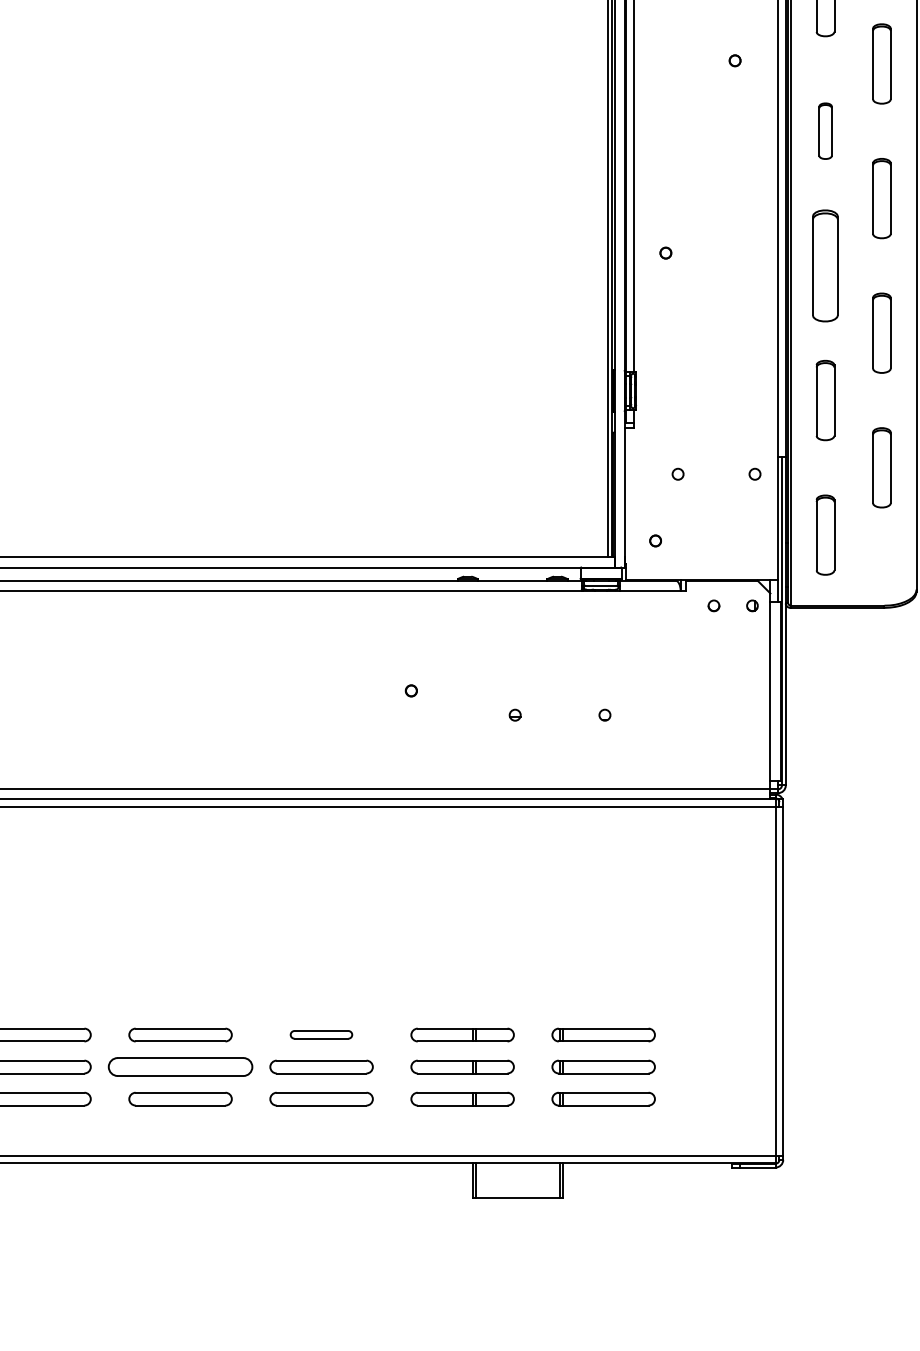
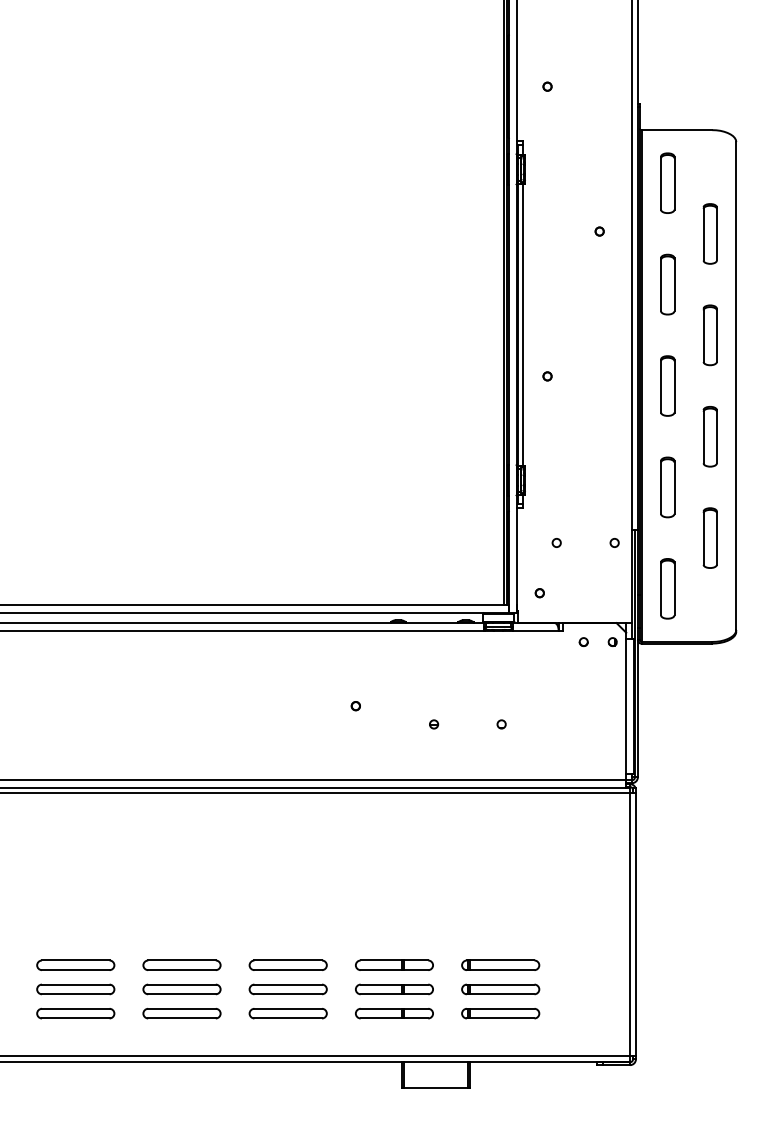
part: (825, 131) -> (667, 284), size x1.43
part: (825, 265) -> (667, 385), size x0.71
part: (320, 1033) -> (287, 964), size x1.67
part: (179, 1067) -> (181, 989), size x0.71

